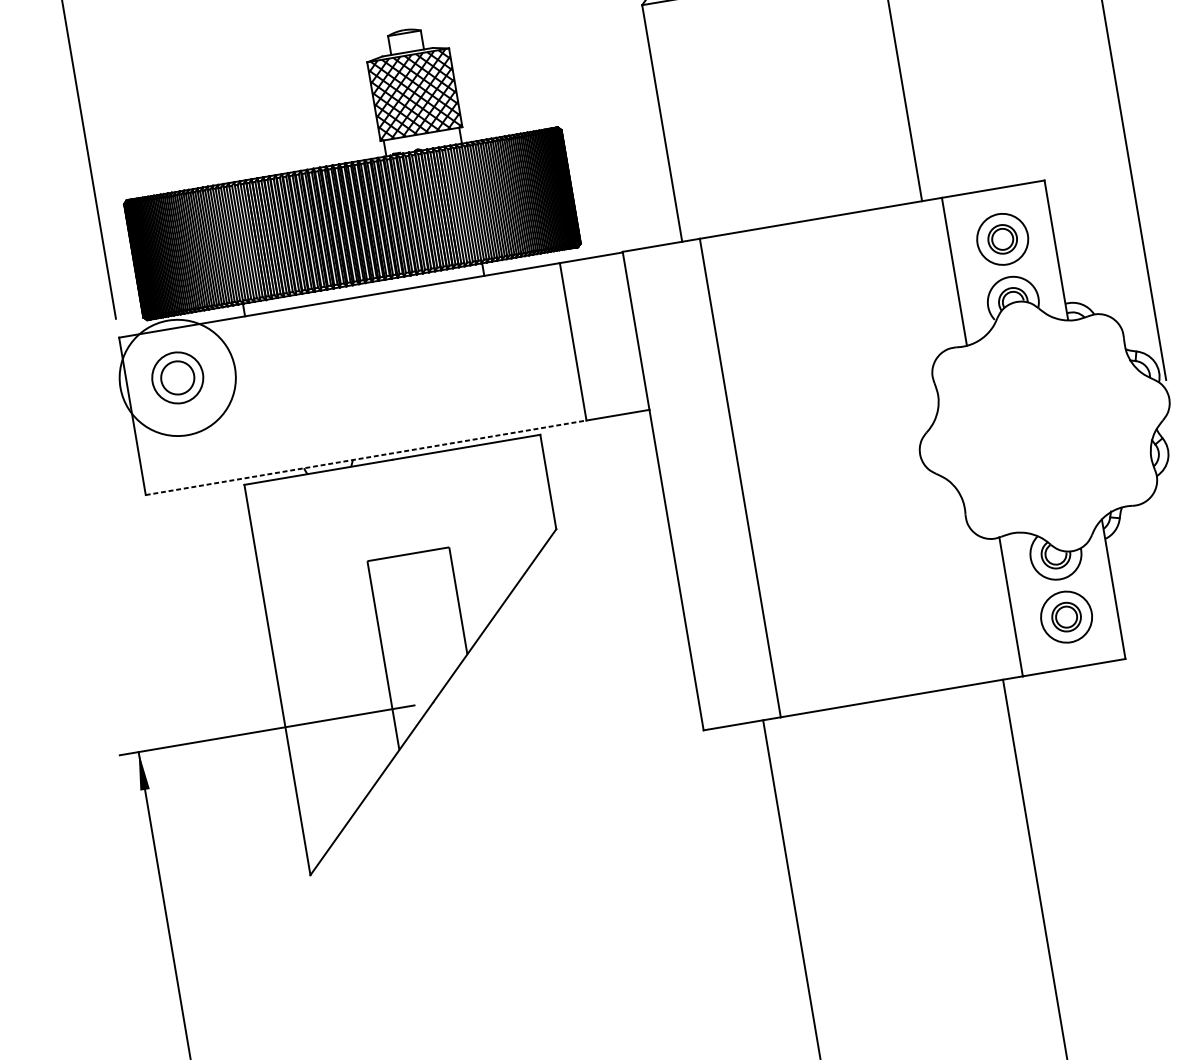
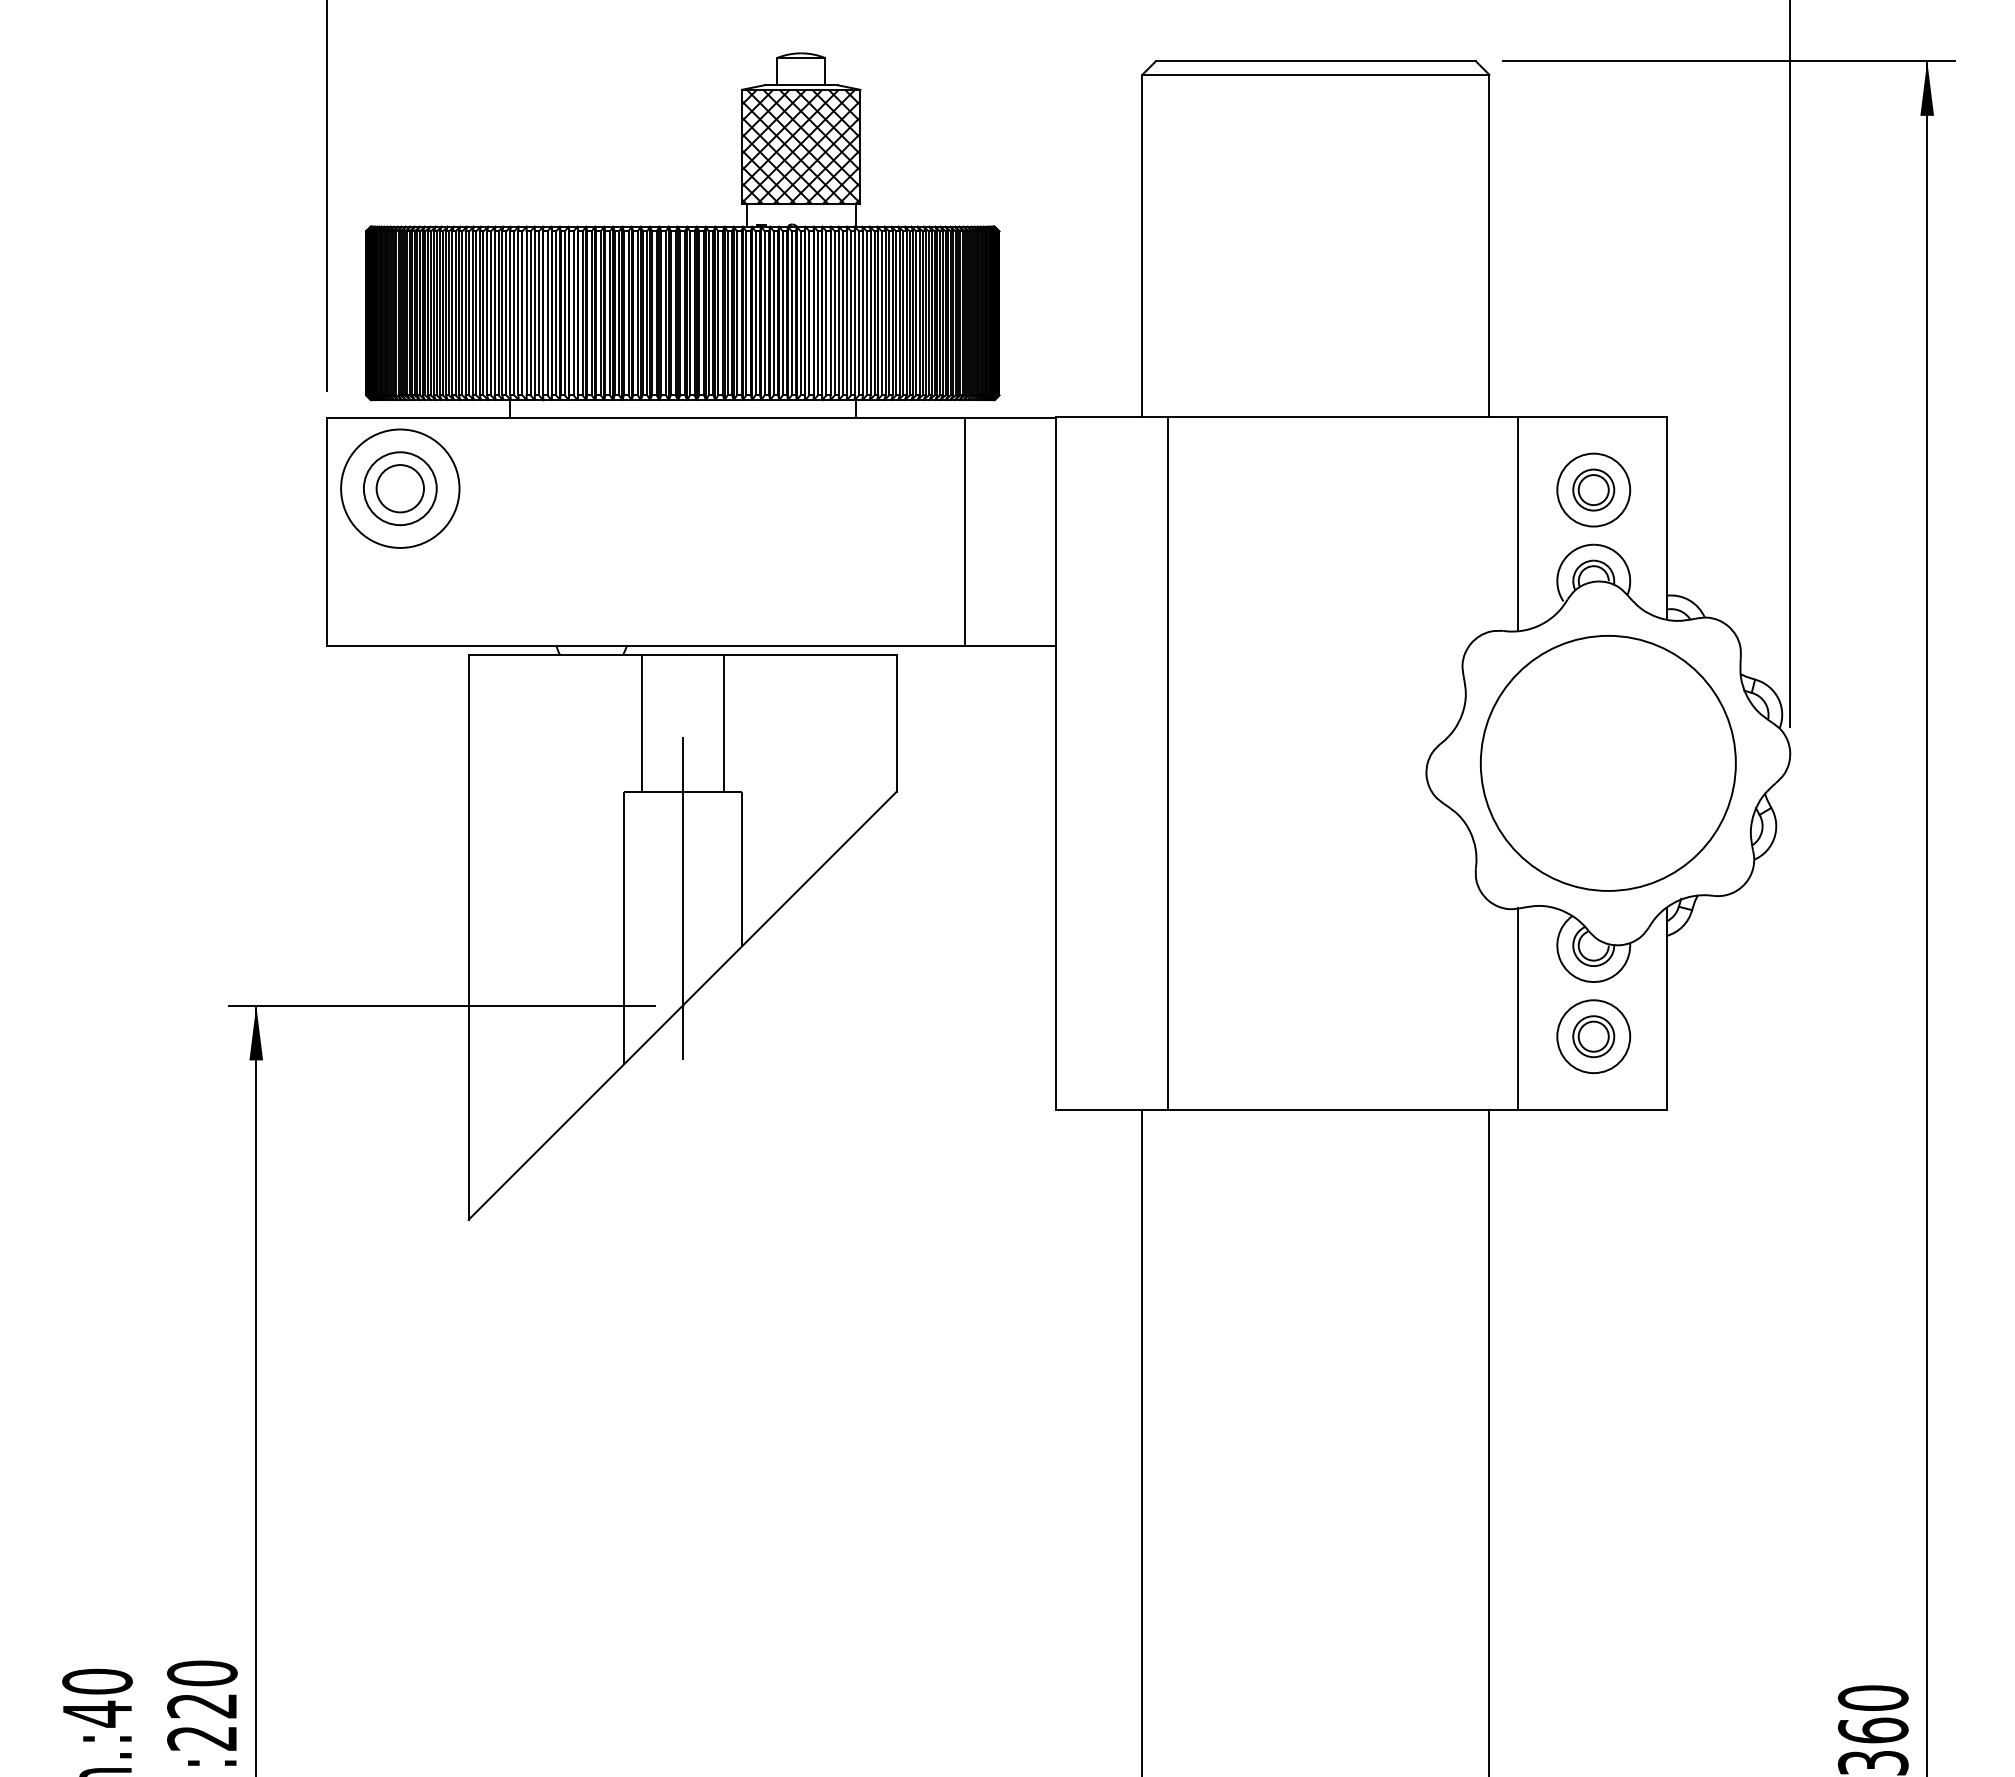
circle: (177, 377) -> (400, 488), size x0.71
circle: (1044, 426) -> (1607, 763), added
line: (366, 457) -> (646, 645), dashed -> solid
line: (428, 501) -> (723, 722), added
line: (371, 511) -> (641, 722), added
line: (420, 628) -> (682, 898), added

